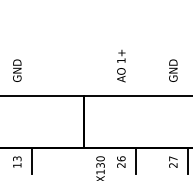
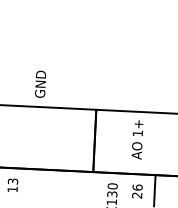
text: (121, 65) -> (137, 139), moved
text: (17, 70) -> (40, 84), moved
line: (31, 160) -> (29, 184), removed

